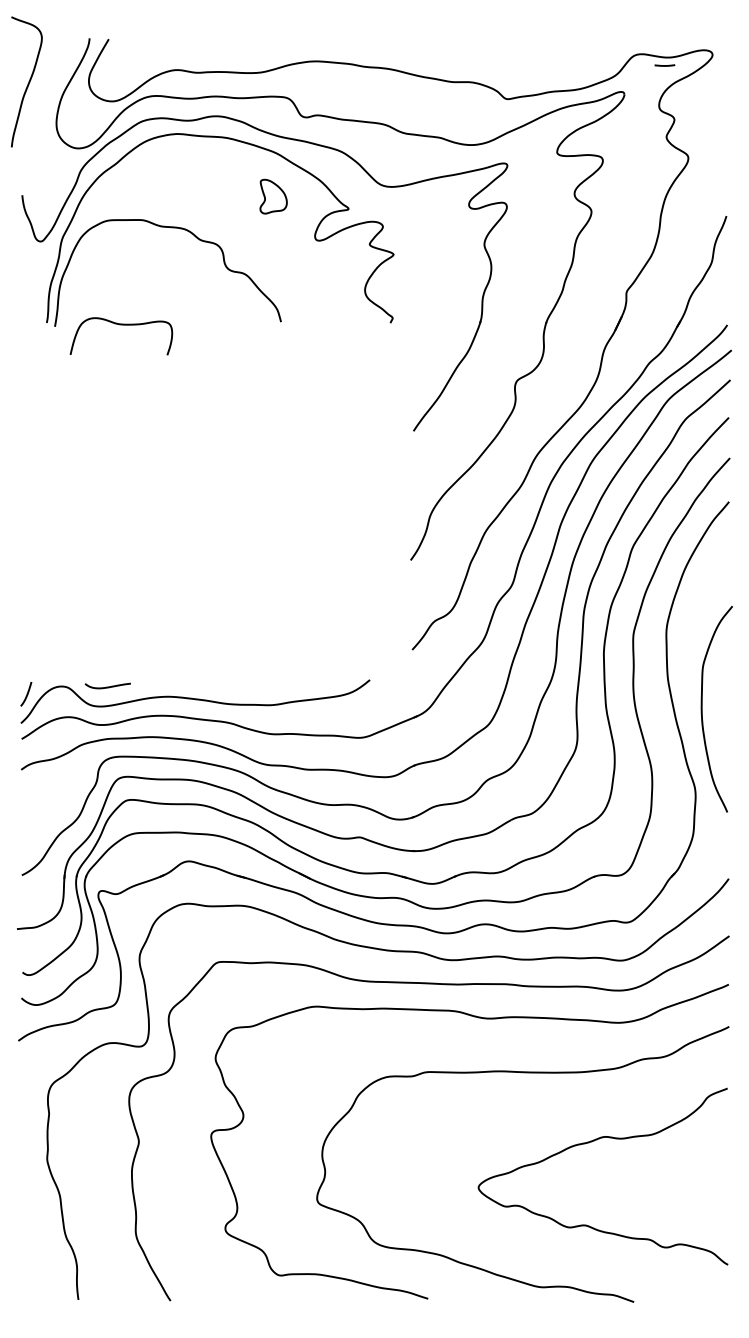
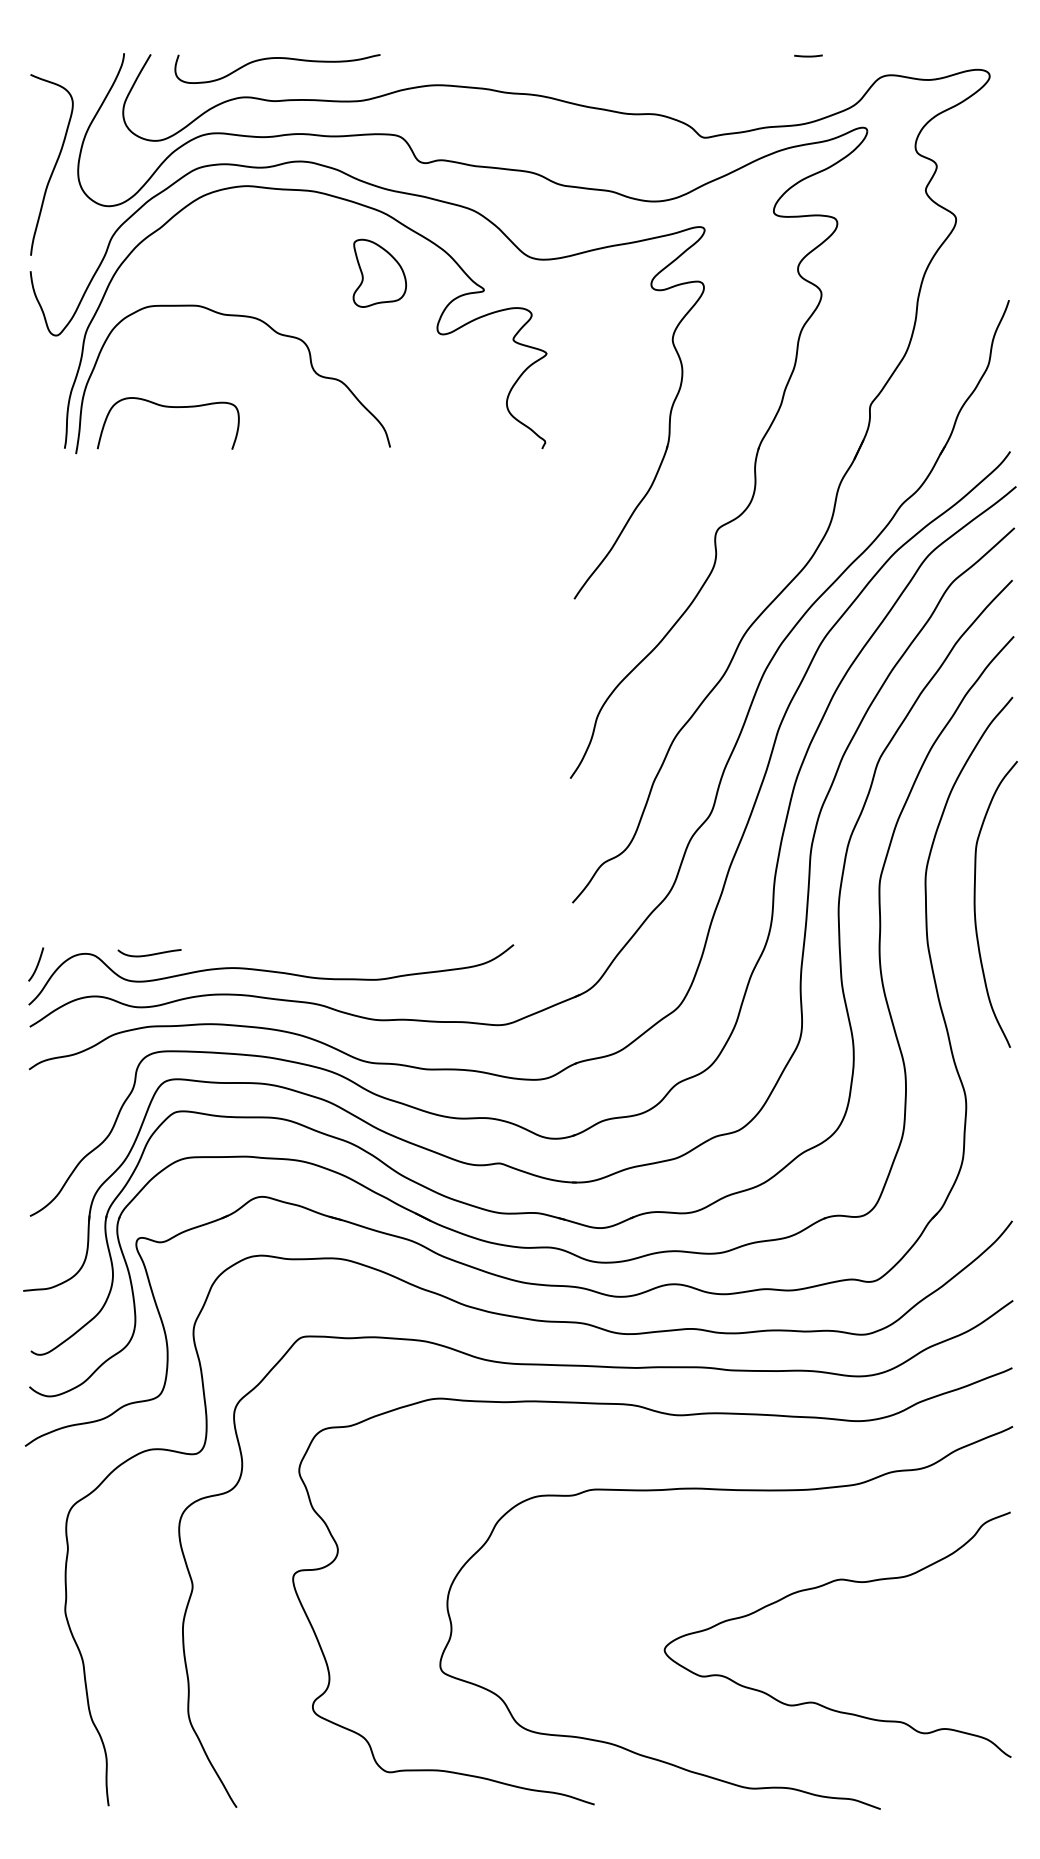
curve: (199, 42) -> (277, 58), added
line: (664, 65) -> (808, 55), moved
curve: (28, 81) -> (54, 164), moved
part: (273, 196) -> (379, 272), size x1.43
curve: (120, 324) -> (167, 407), moved
curve: (702, 709) -> (975, 904), moved

